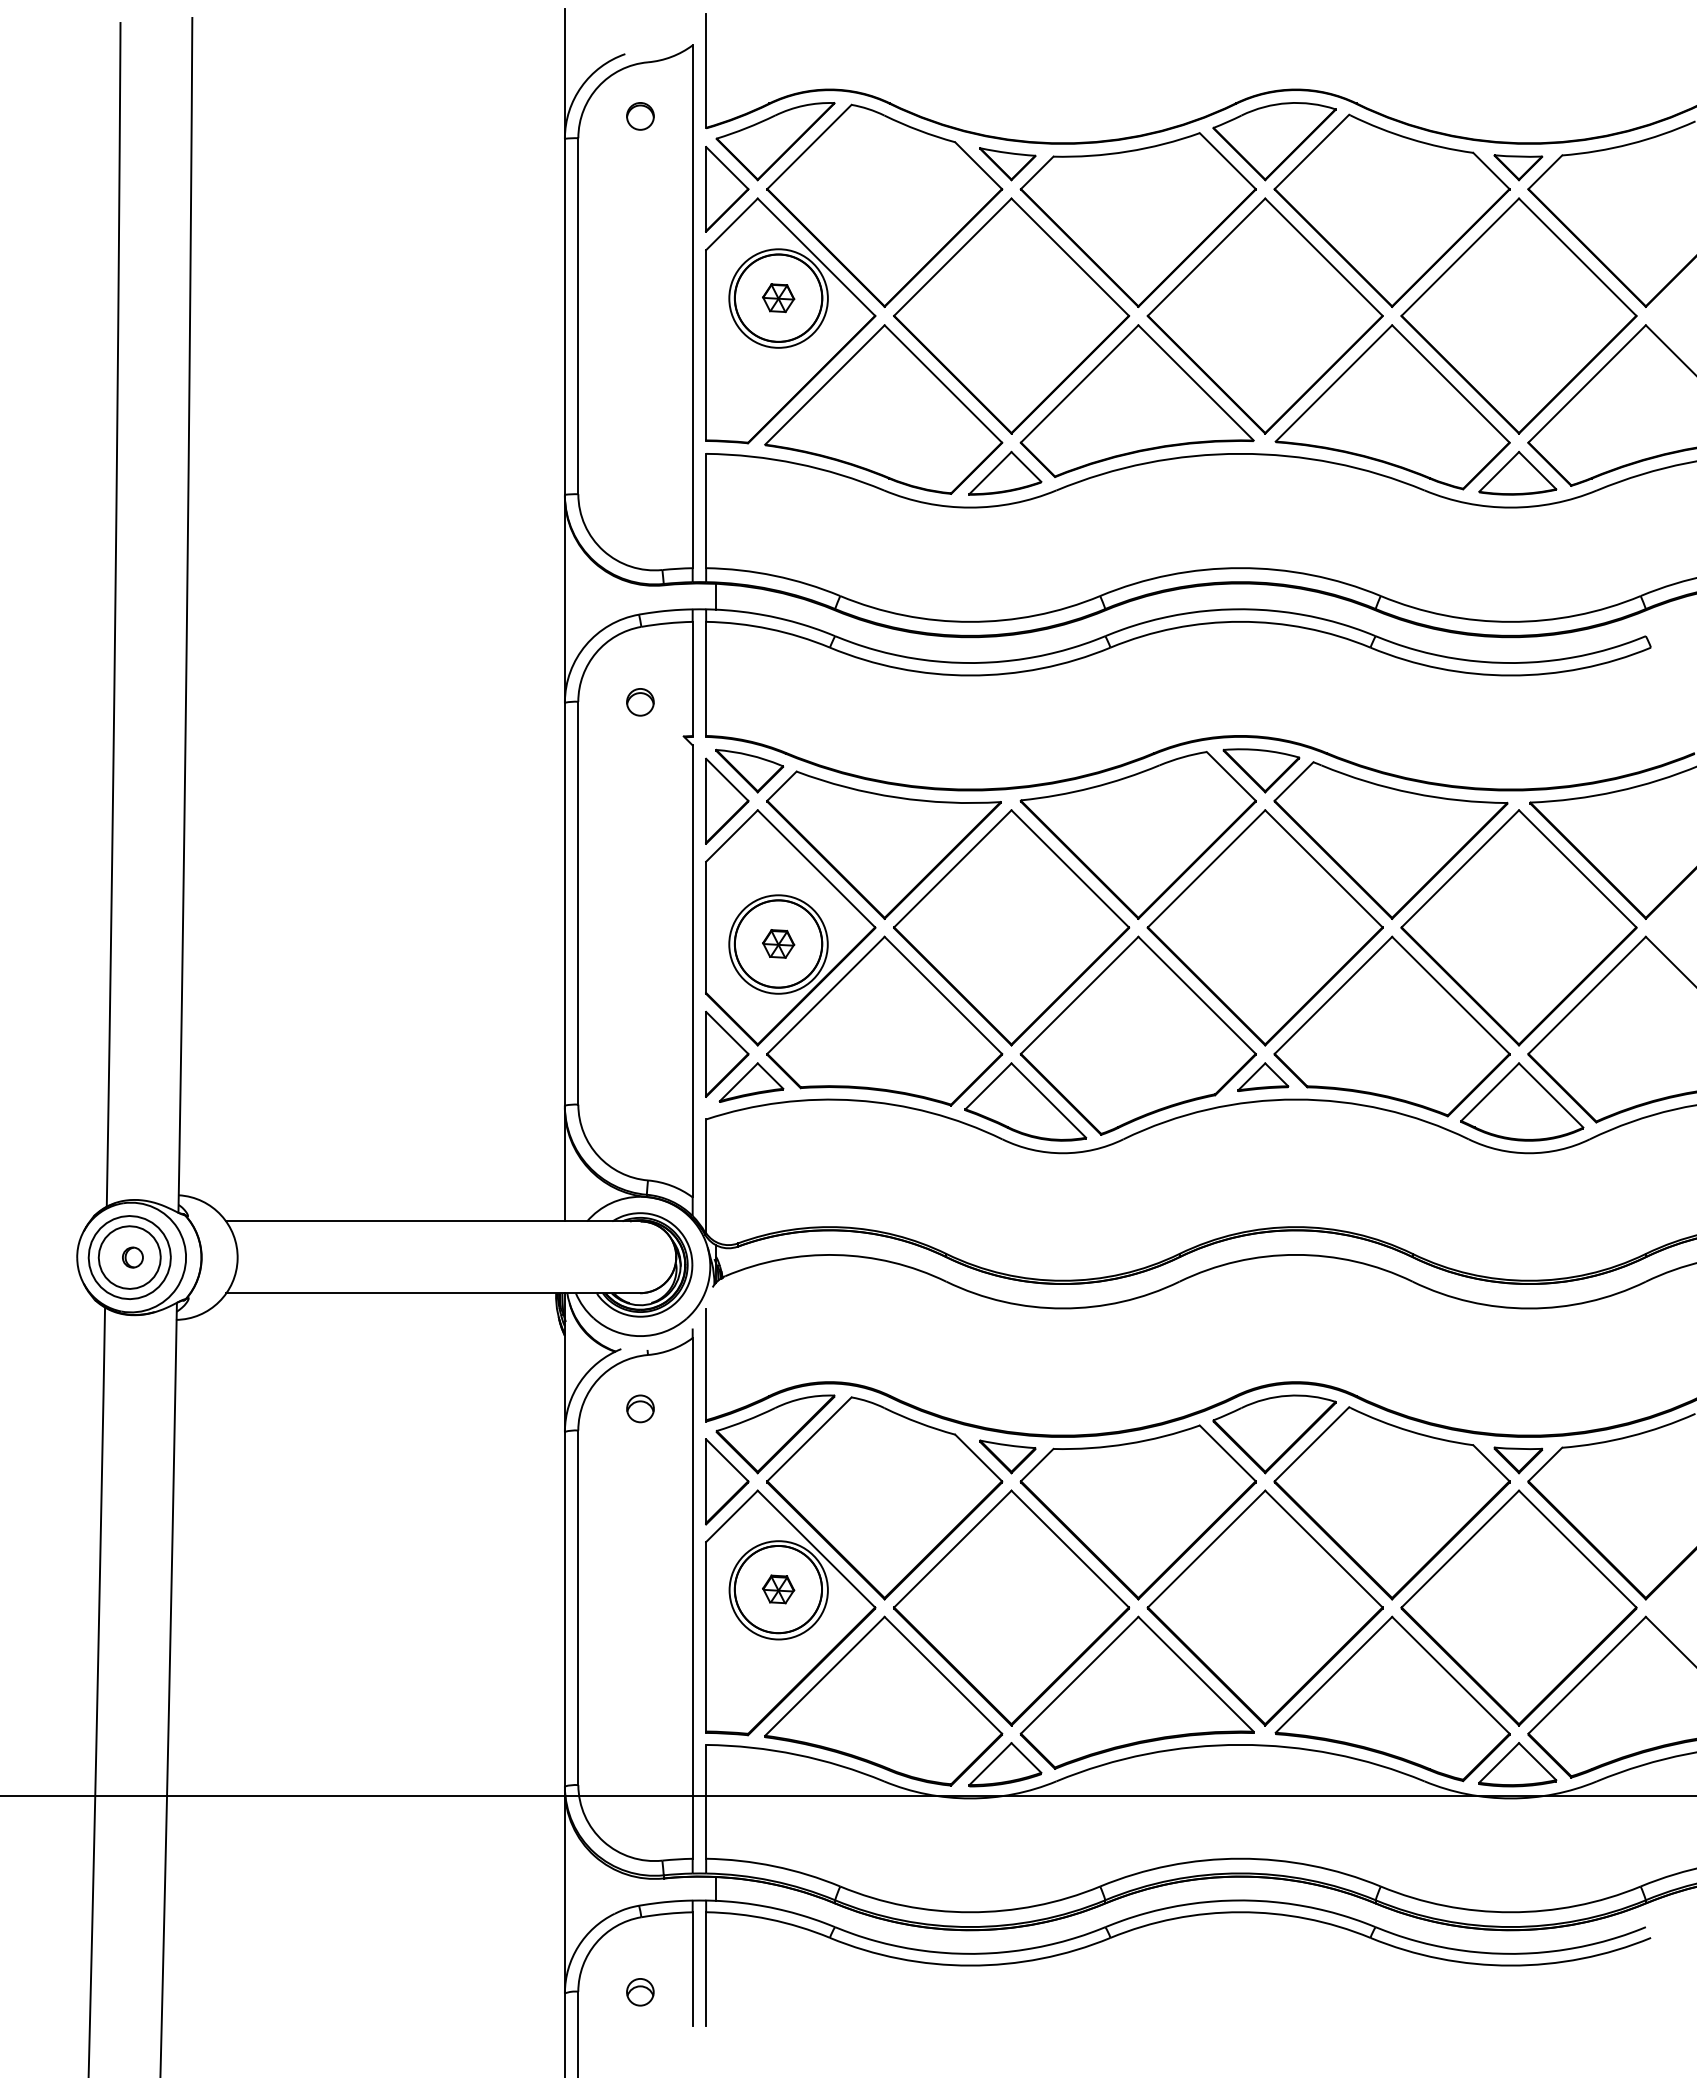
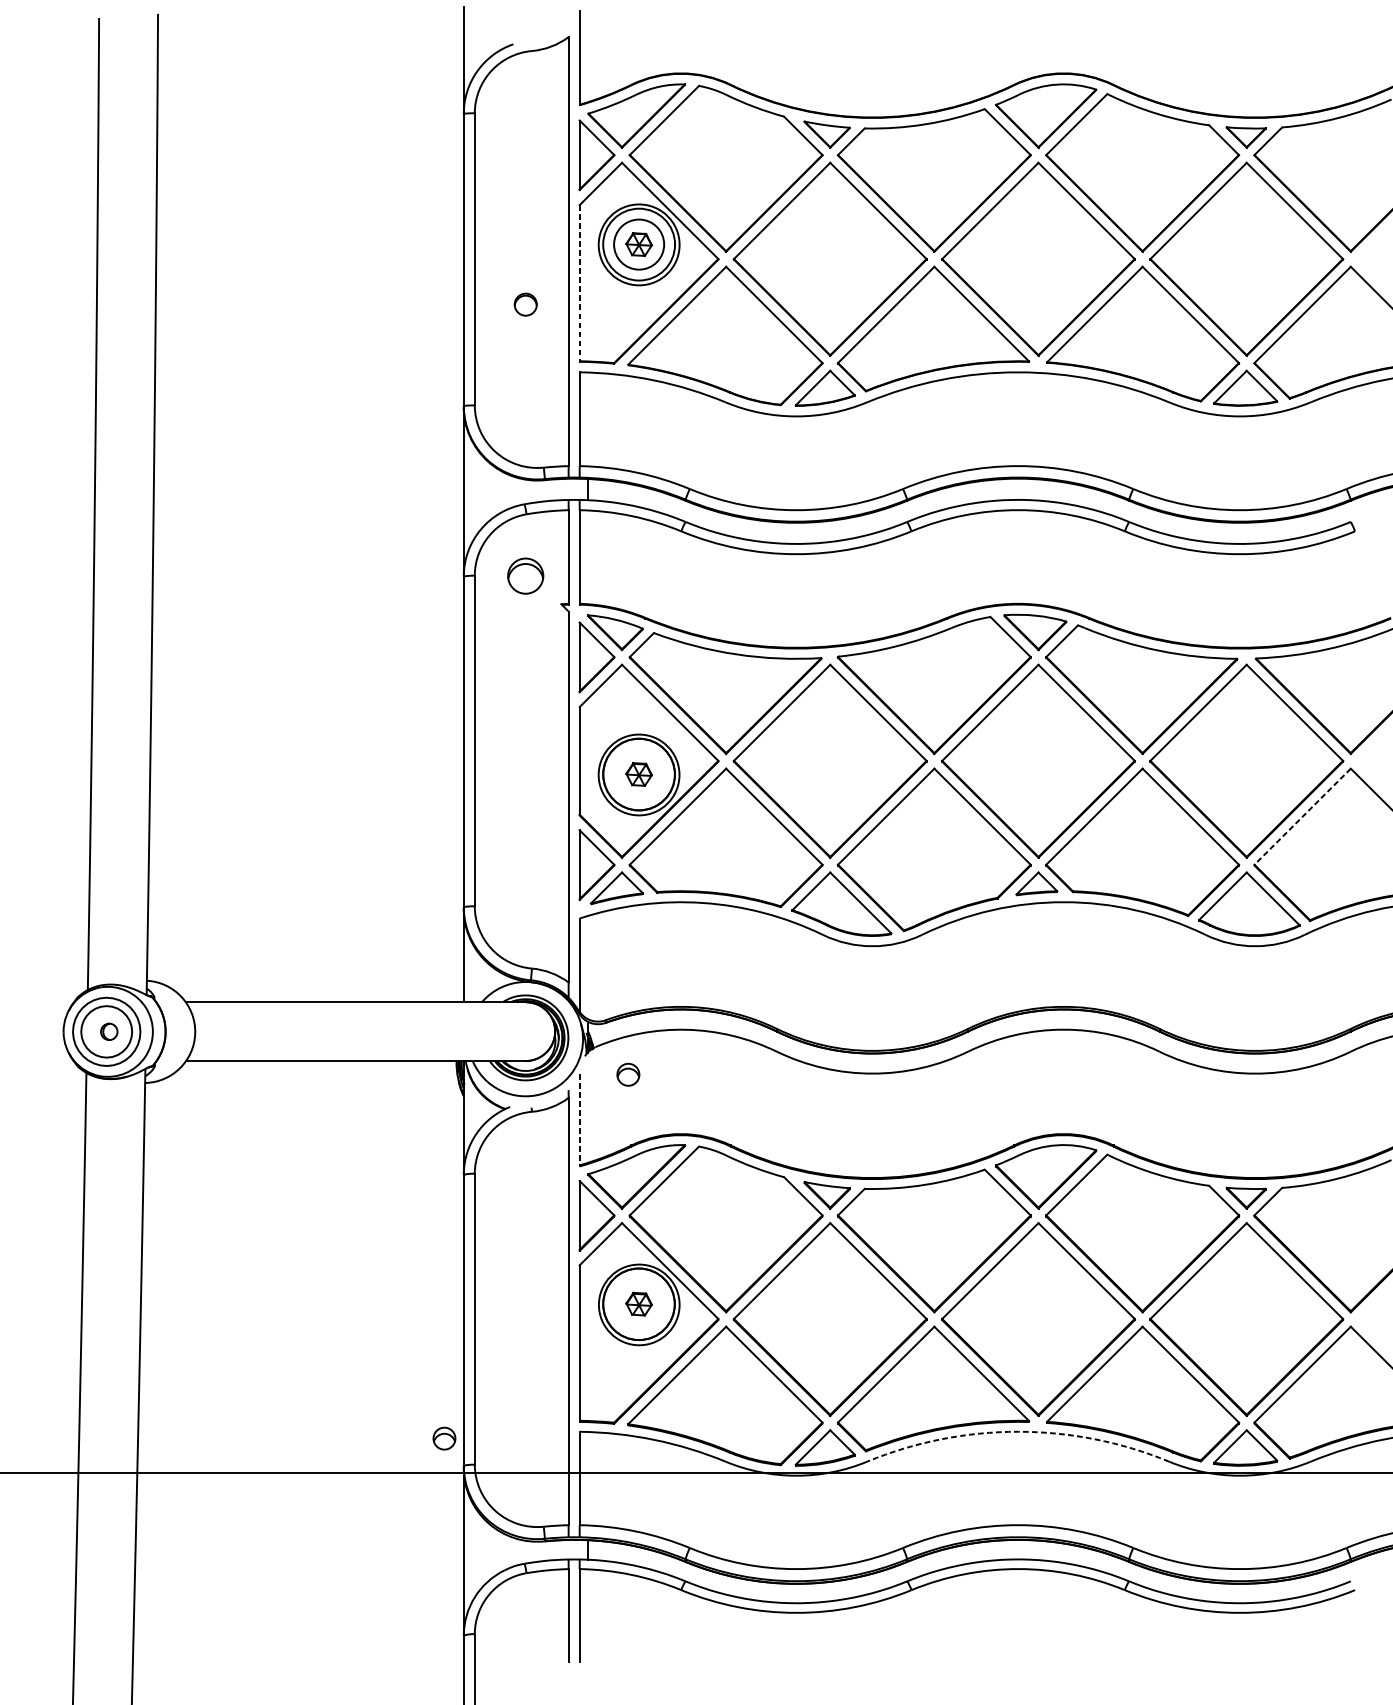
part: (640, 116) -> (525, 304), moved
circle: (778, 297) -> (639, 244), size x0.7
line: (706, 345) -> (579, 283), solid -> dashed
part: (640, 702) -> (525, 576), size x1.6
line: (1587, 995) -> (1302, 816), solid -> dashed
line: (706, 1364) -> (579, 1119), solid -> dashed
part: (640, 1408) -> (628, 1074), moved
arc: (1240, 1744) -> (1018, 1431), solid -> dashed
part: (640, 1992) -> (444, 1438), moved

